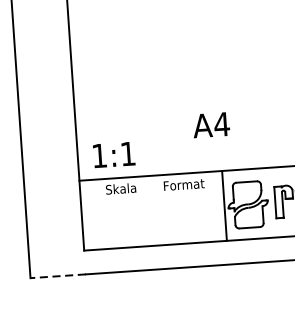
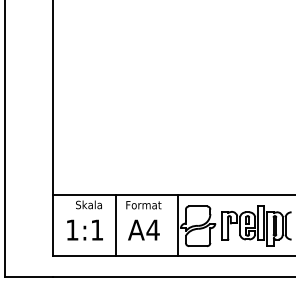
text: (210, 124) -> (143, 229), moved
text: (113, 154) -> (84, 229), moved
line: (153, 210) -> (115, 225), added
line: (57, 275) -> (28, 276), dashed -> solid

